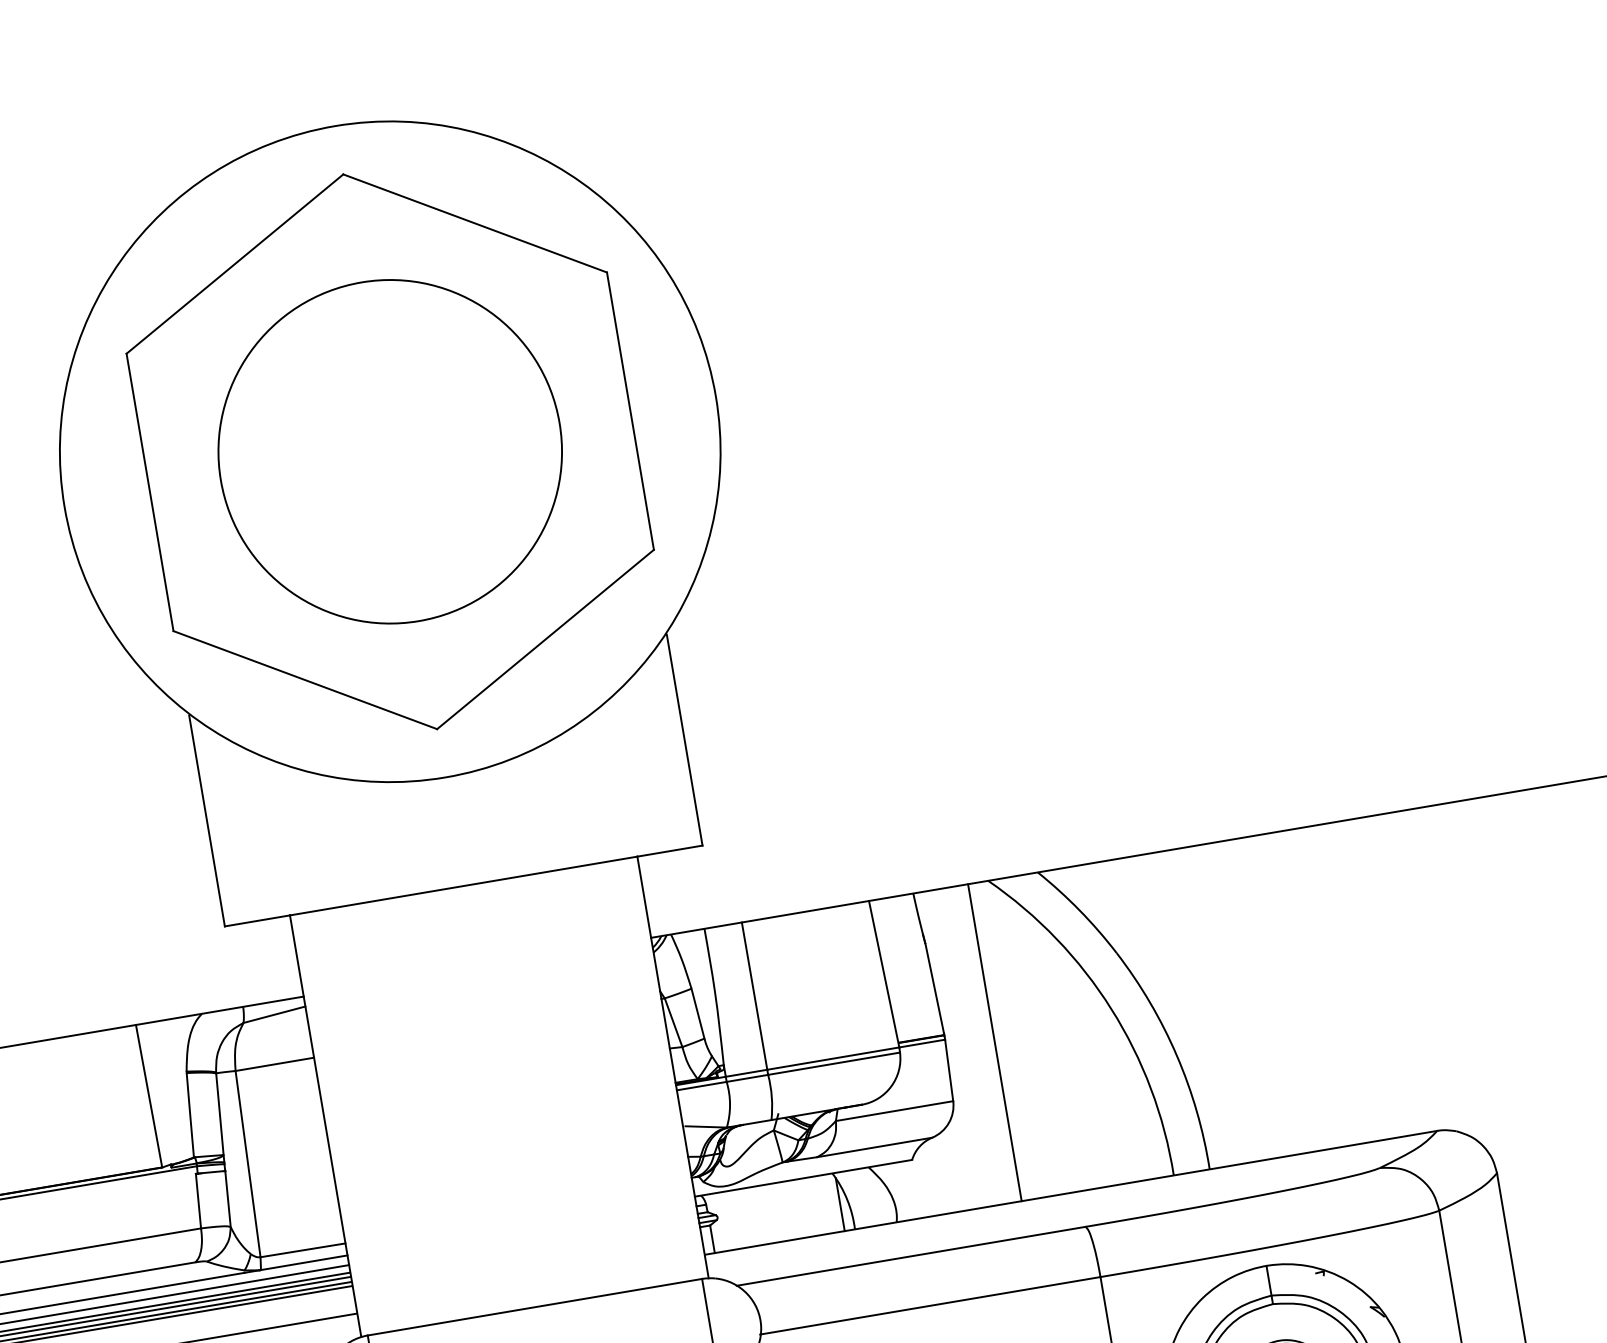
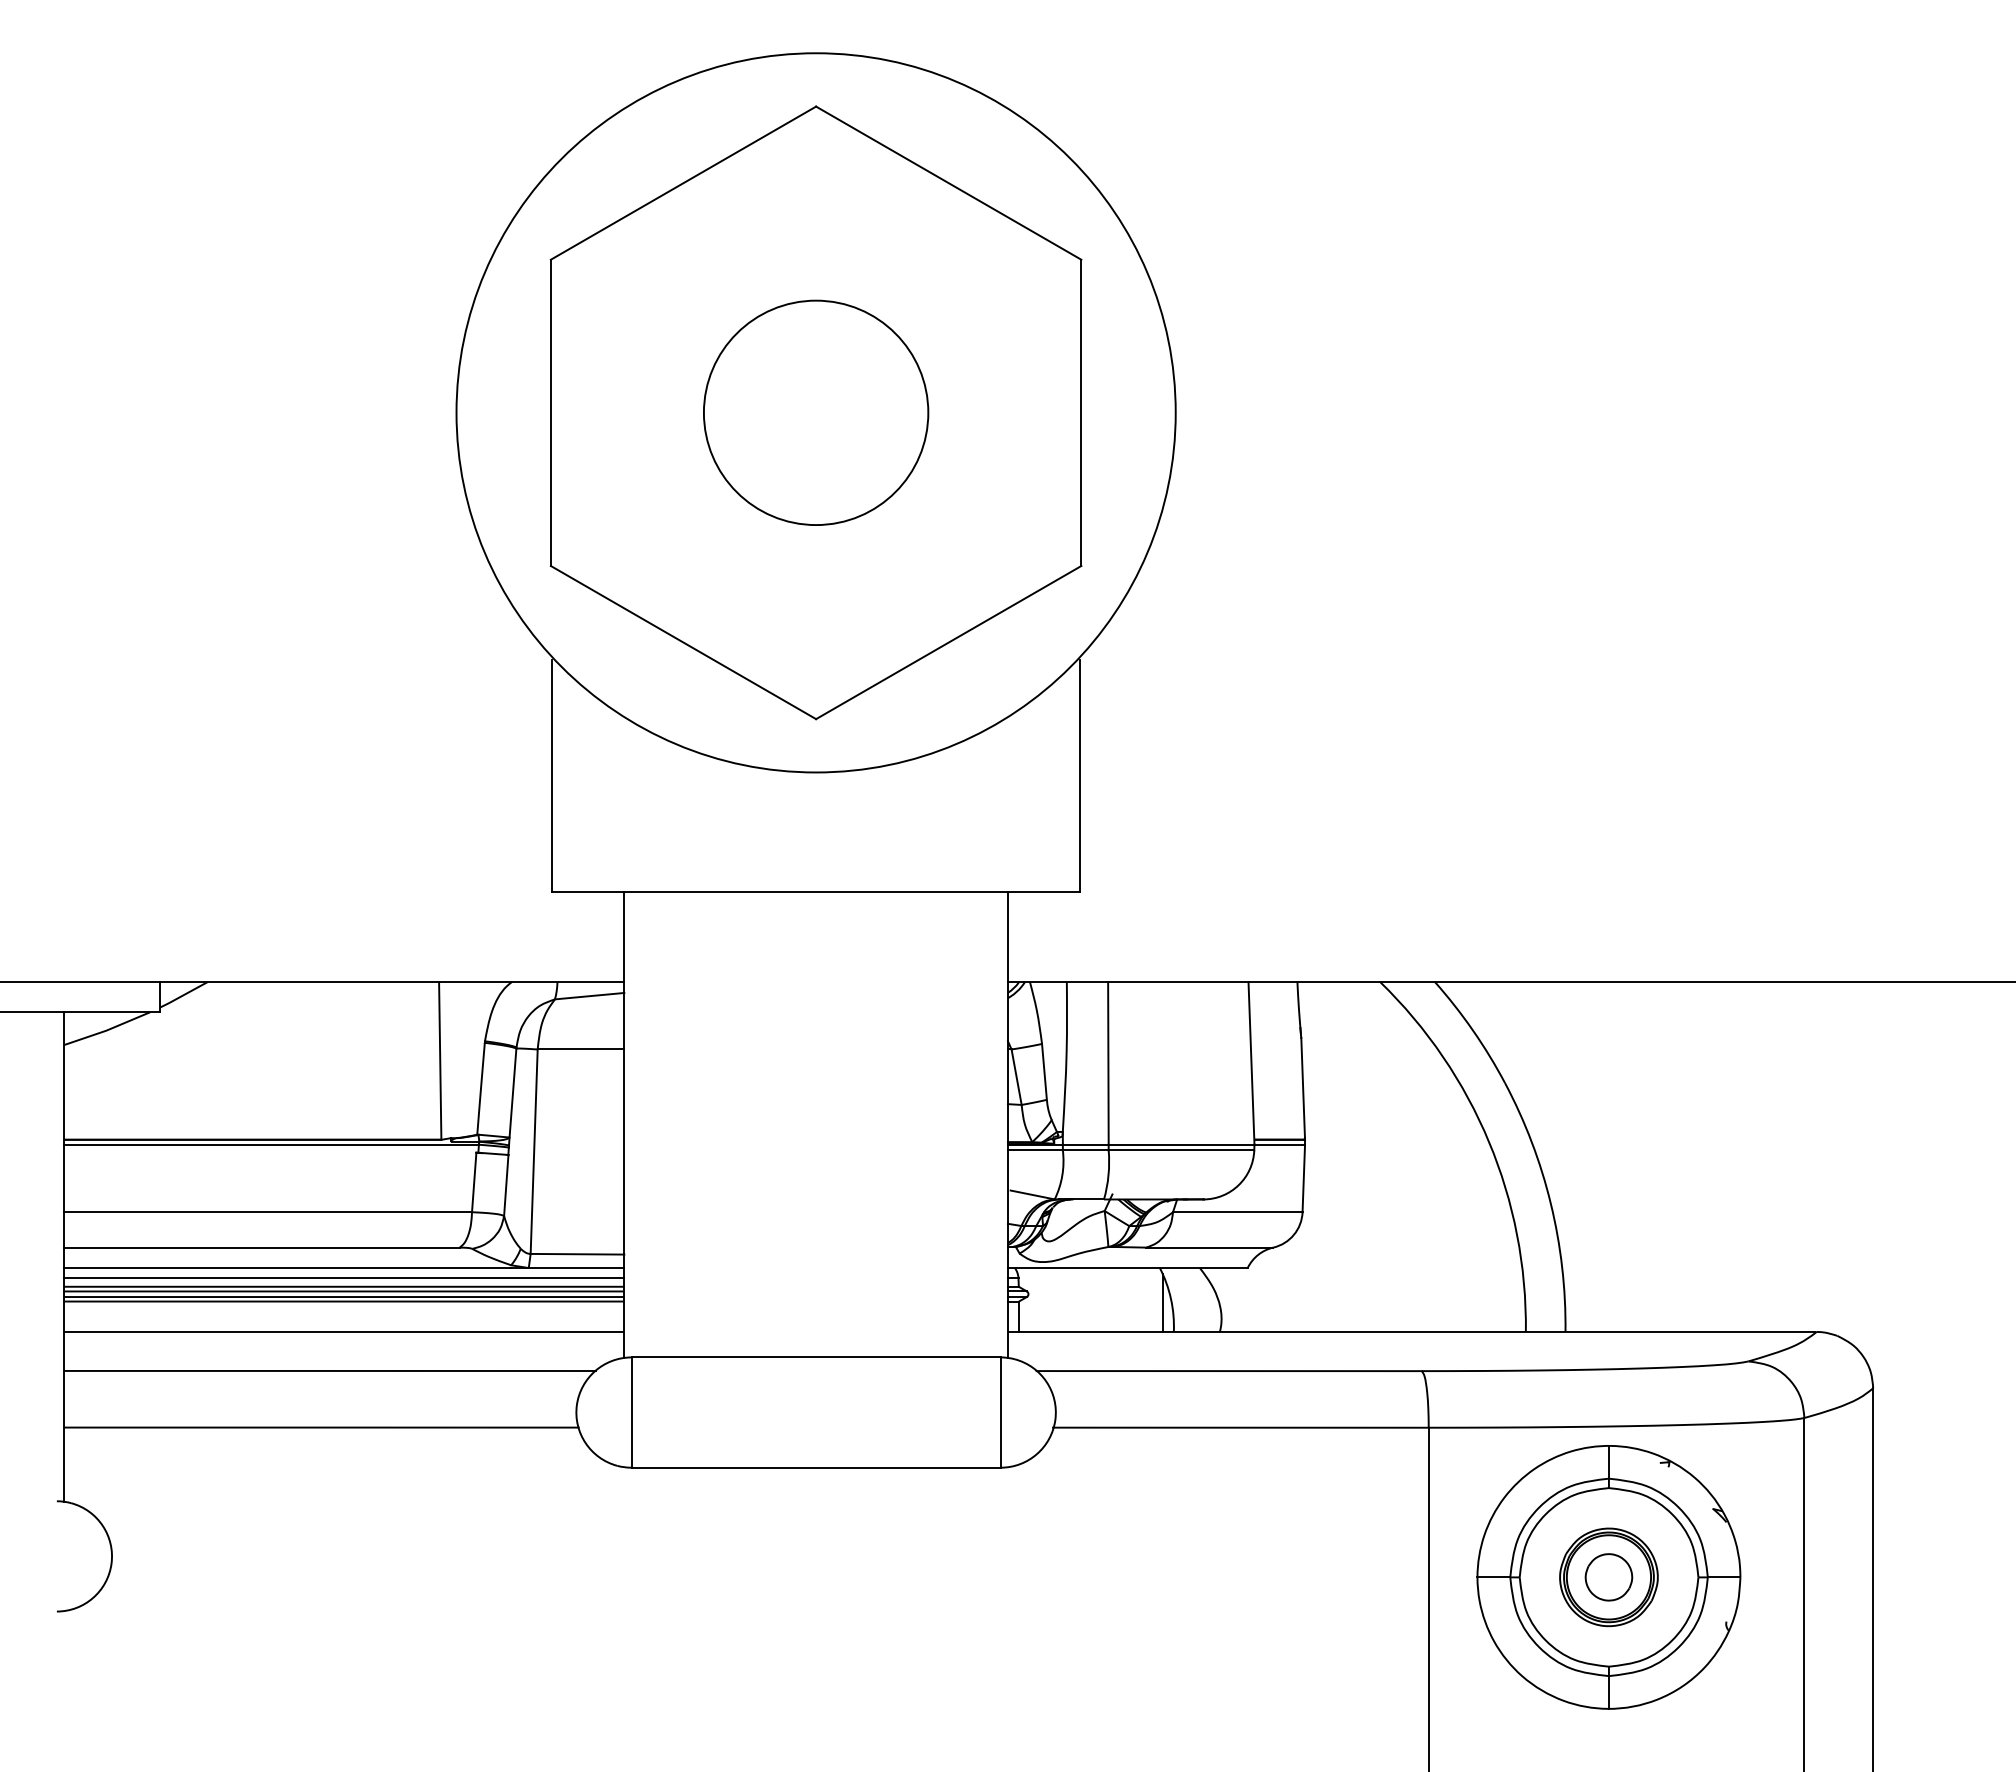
circle: (390, 451) -> (816, 412), size x0.6
line: (994, 1042) -> (1357, 1156), removed

